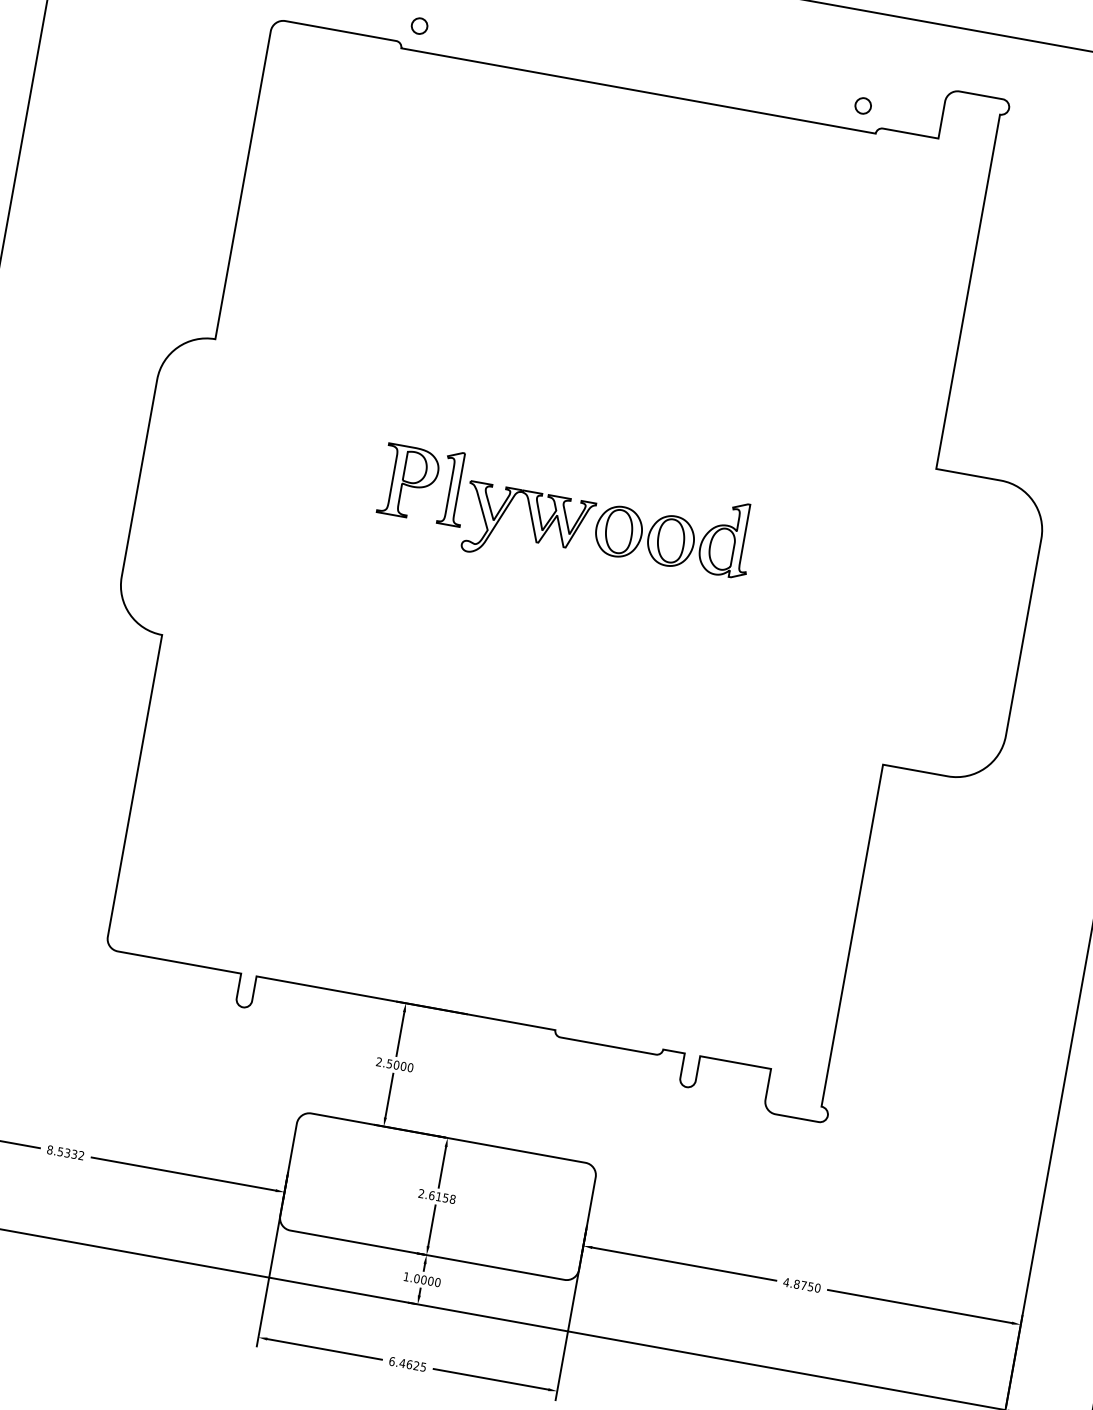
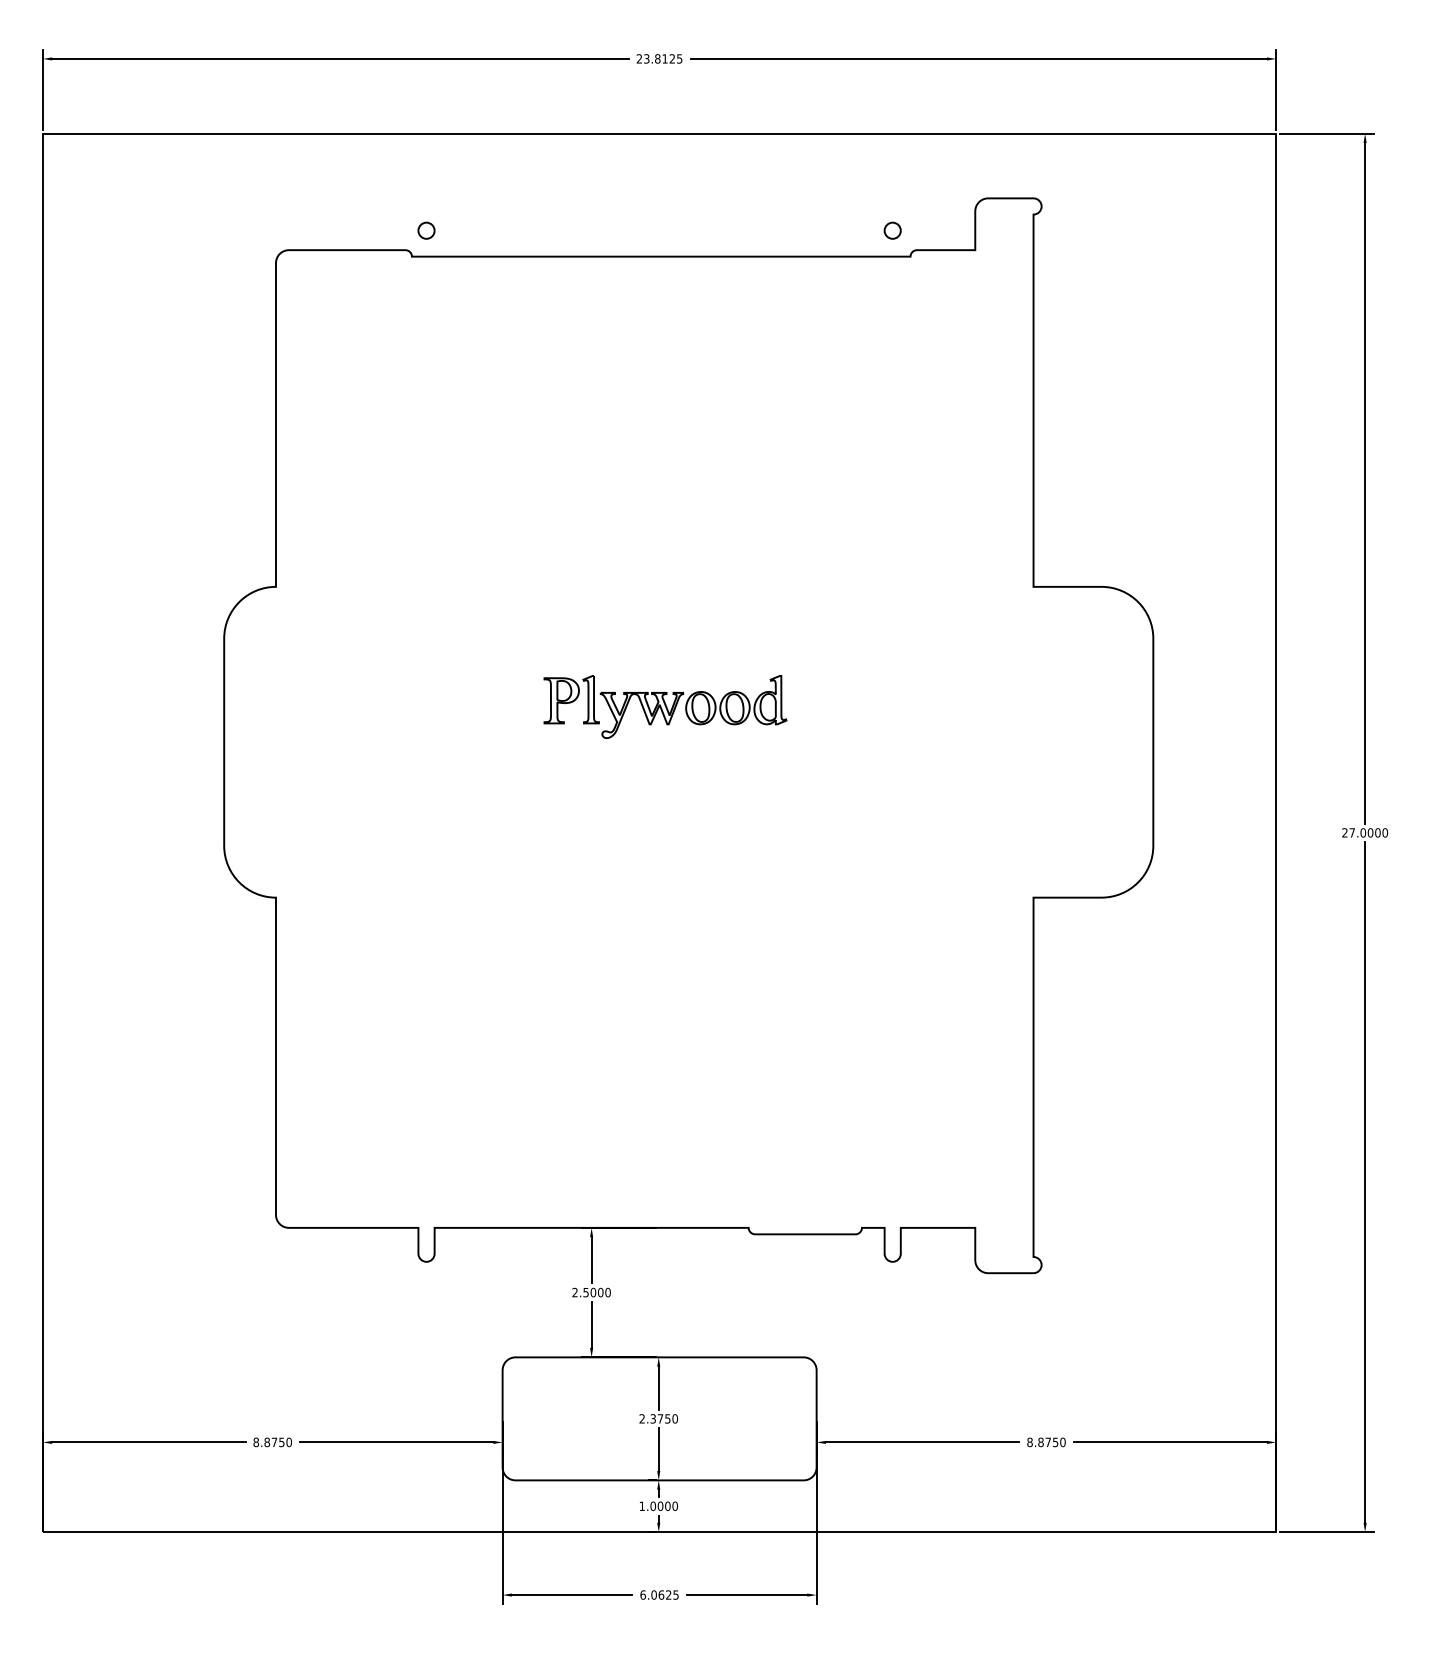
part: (565, 519) -> (665, 706), size x0.62
text: (70, 1153) -> (277, 1442), 8.5332 -> 8.8750
text: (441, 1196) -> (663, 1418), 2.6158 -> 2.3750
text: (785, 1282) -> (1029, 1442), 4.8750 -> 8.8750
text: (402, 1362) -> (653, 1594), 6.4625 -> 6.0625

